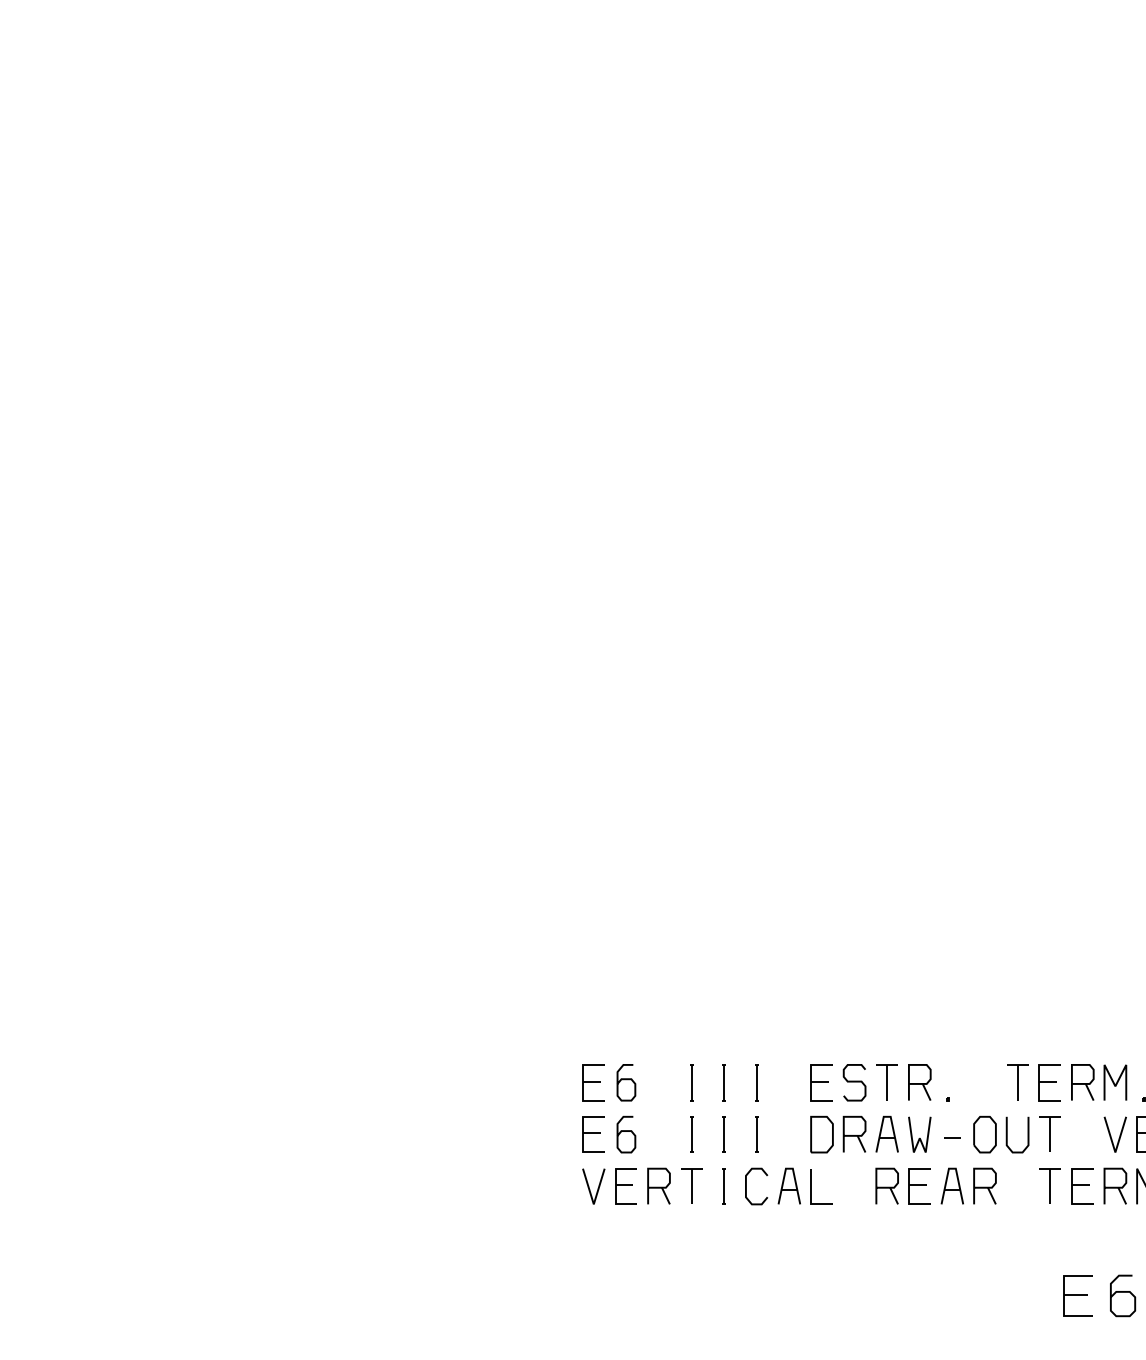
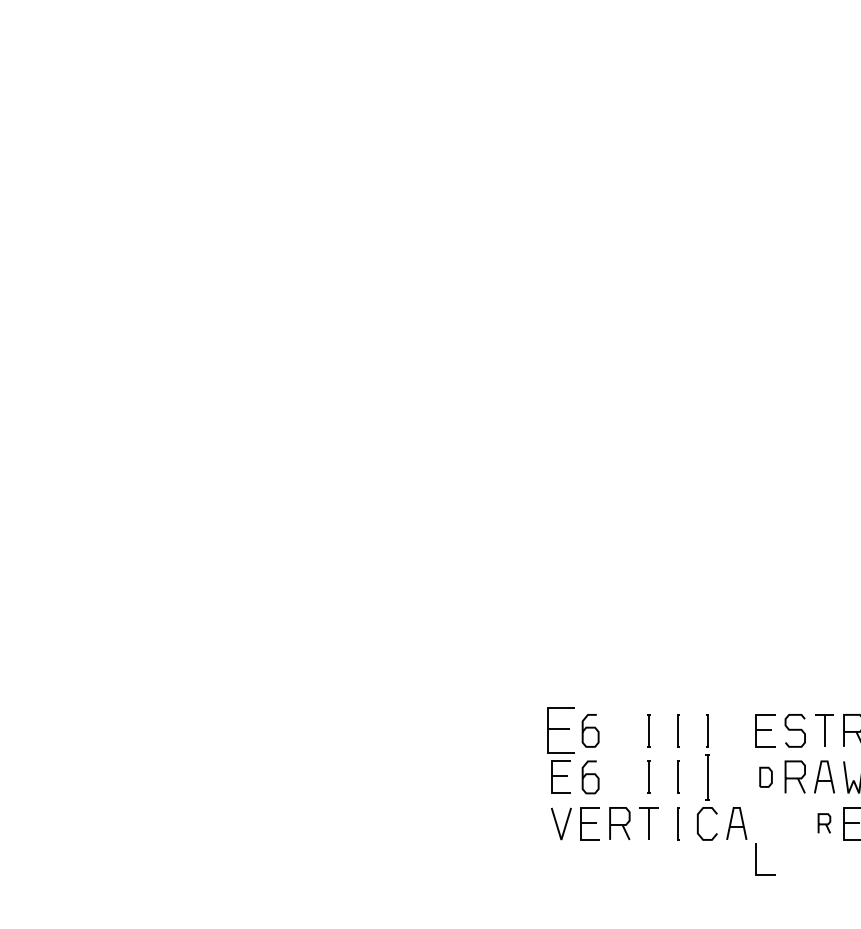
part: (593, 1082) -> (561, 730), size x1.4
part: (756, 1134) -> (707, 777), size x1.4
part: (821, 1134) -> (765, 777), size x0.6
part: (886, 1185) -> (823, 822), size x0.6
line: (811, 1186) -> (756, 858), moved

